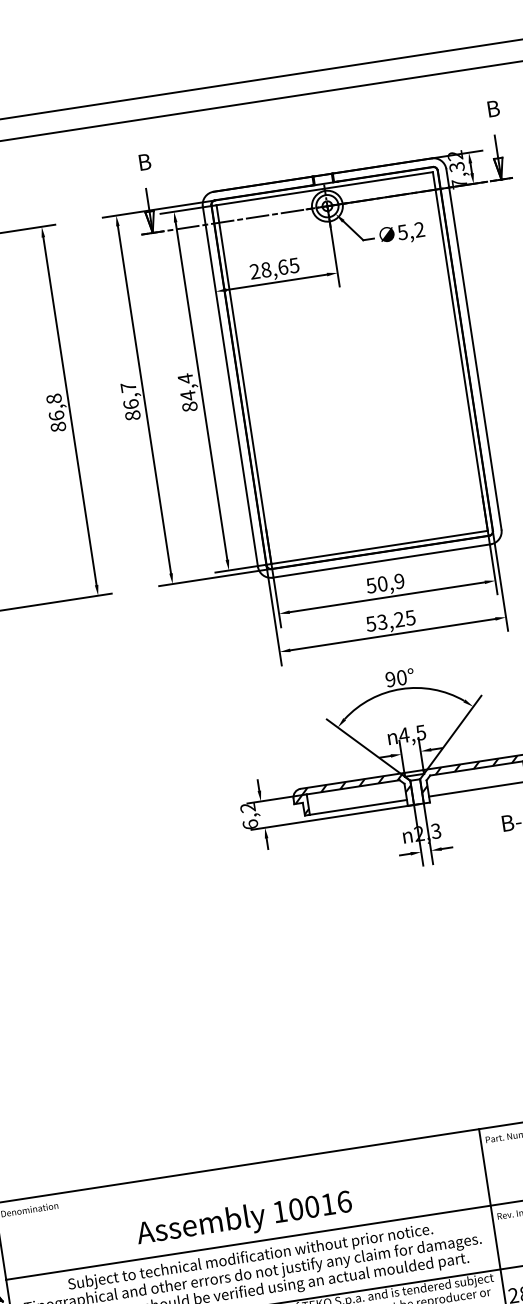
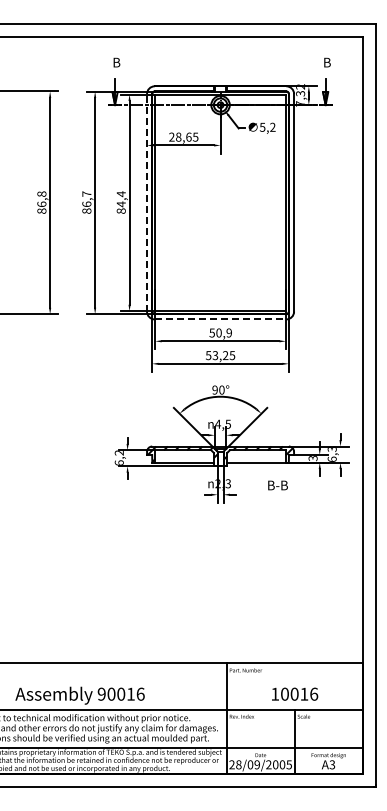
line: (231, 385) -> (147, 202), solid -> dashed
line: (381, 561) -> (220, 319), solid -> dashed
text: (279, 1210) -> (101, 693), 10016 -> 90016

